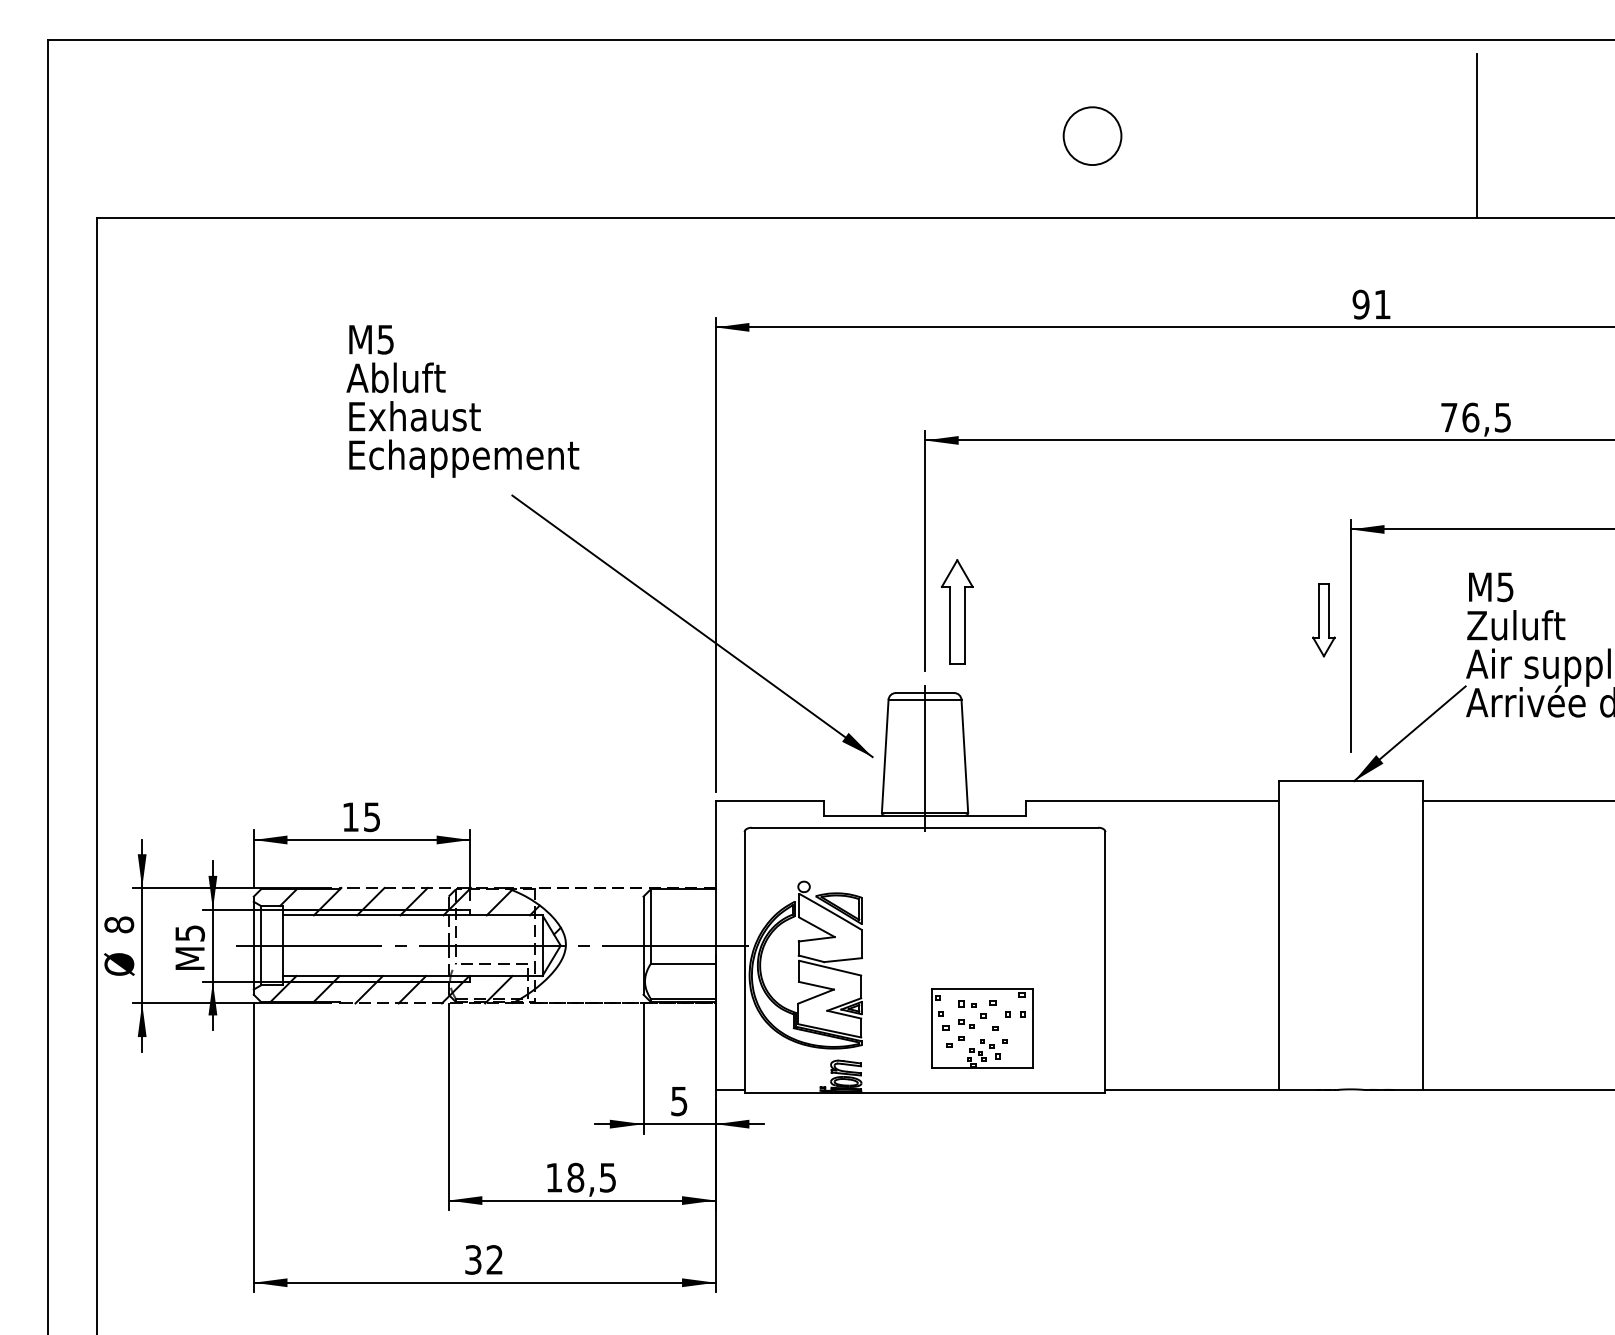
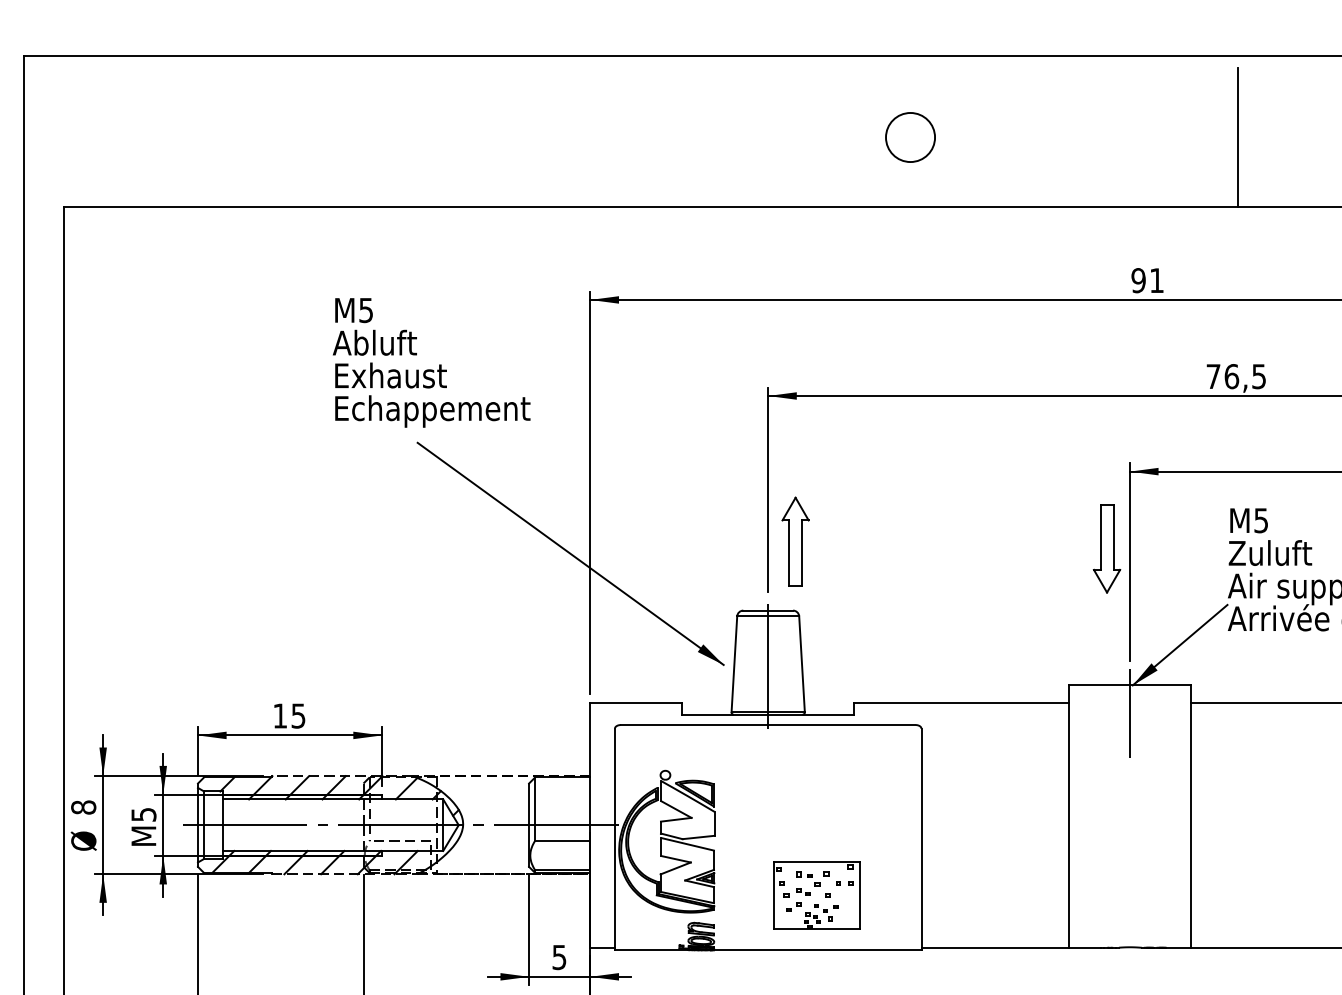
part: (462, 409) -> (431, 369), moved
part: (1323, 619) -> (1106, 548), size x1.43
line: (1350, 813) -> (1129, 712), added

